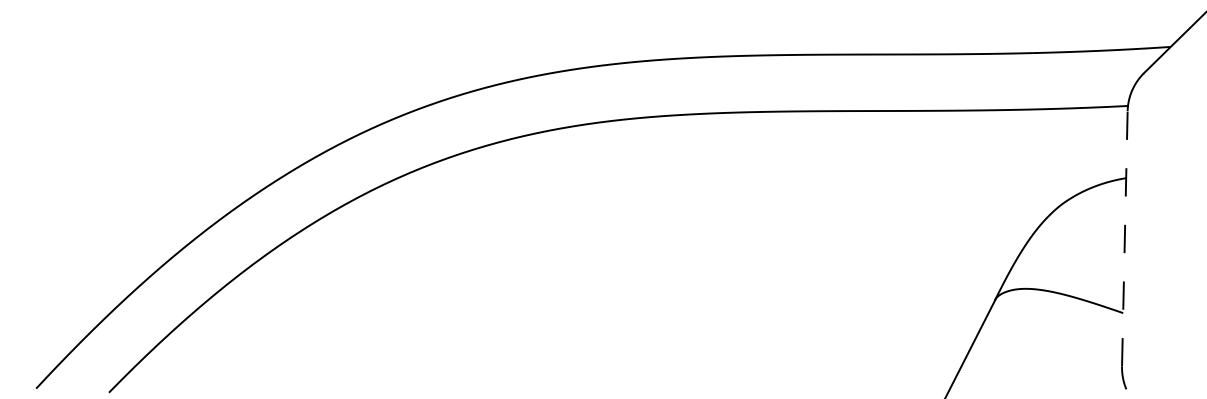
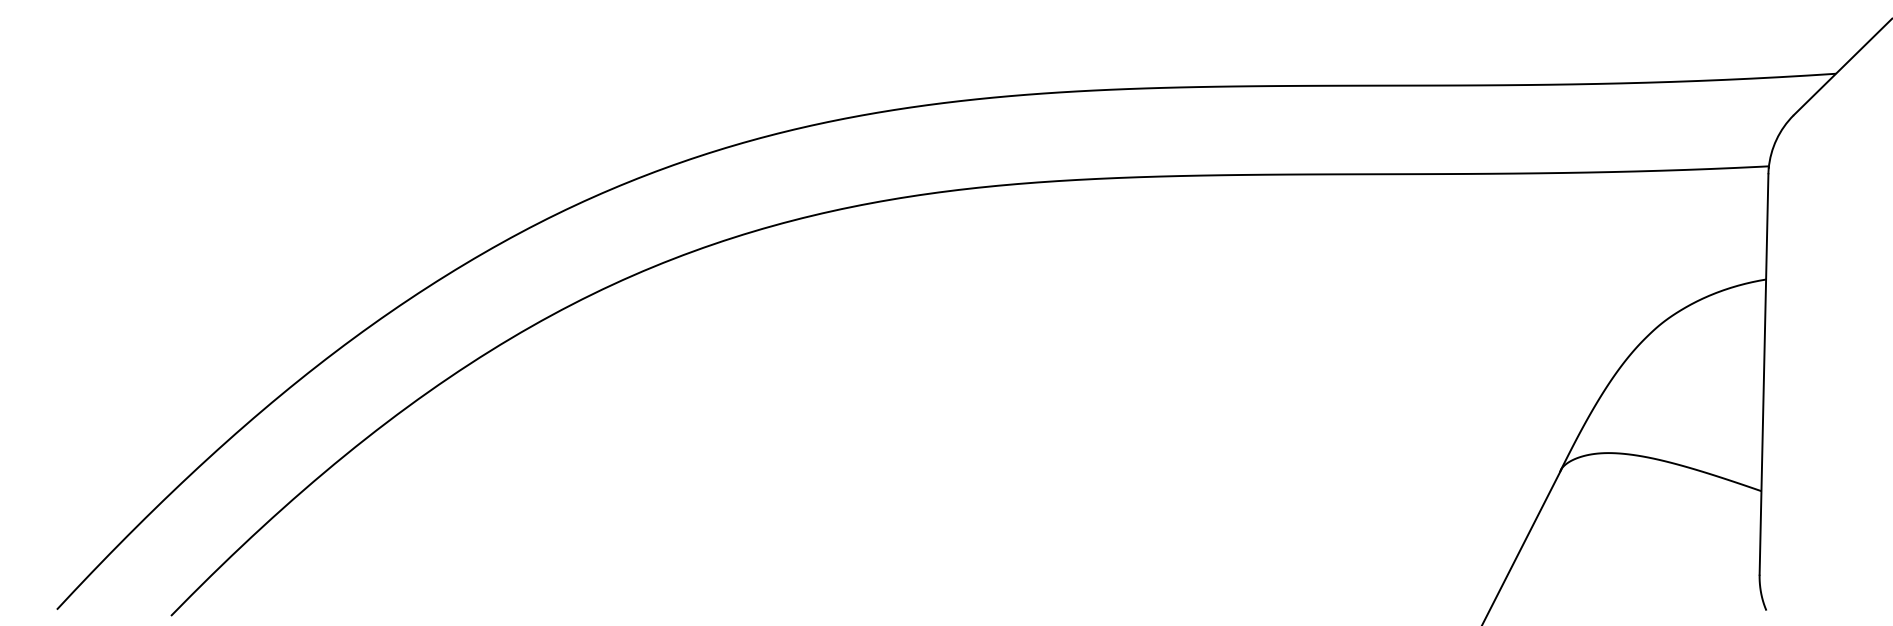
line: (1124, 238) -> (1763, 374), dashed -> solid

